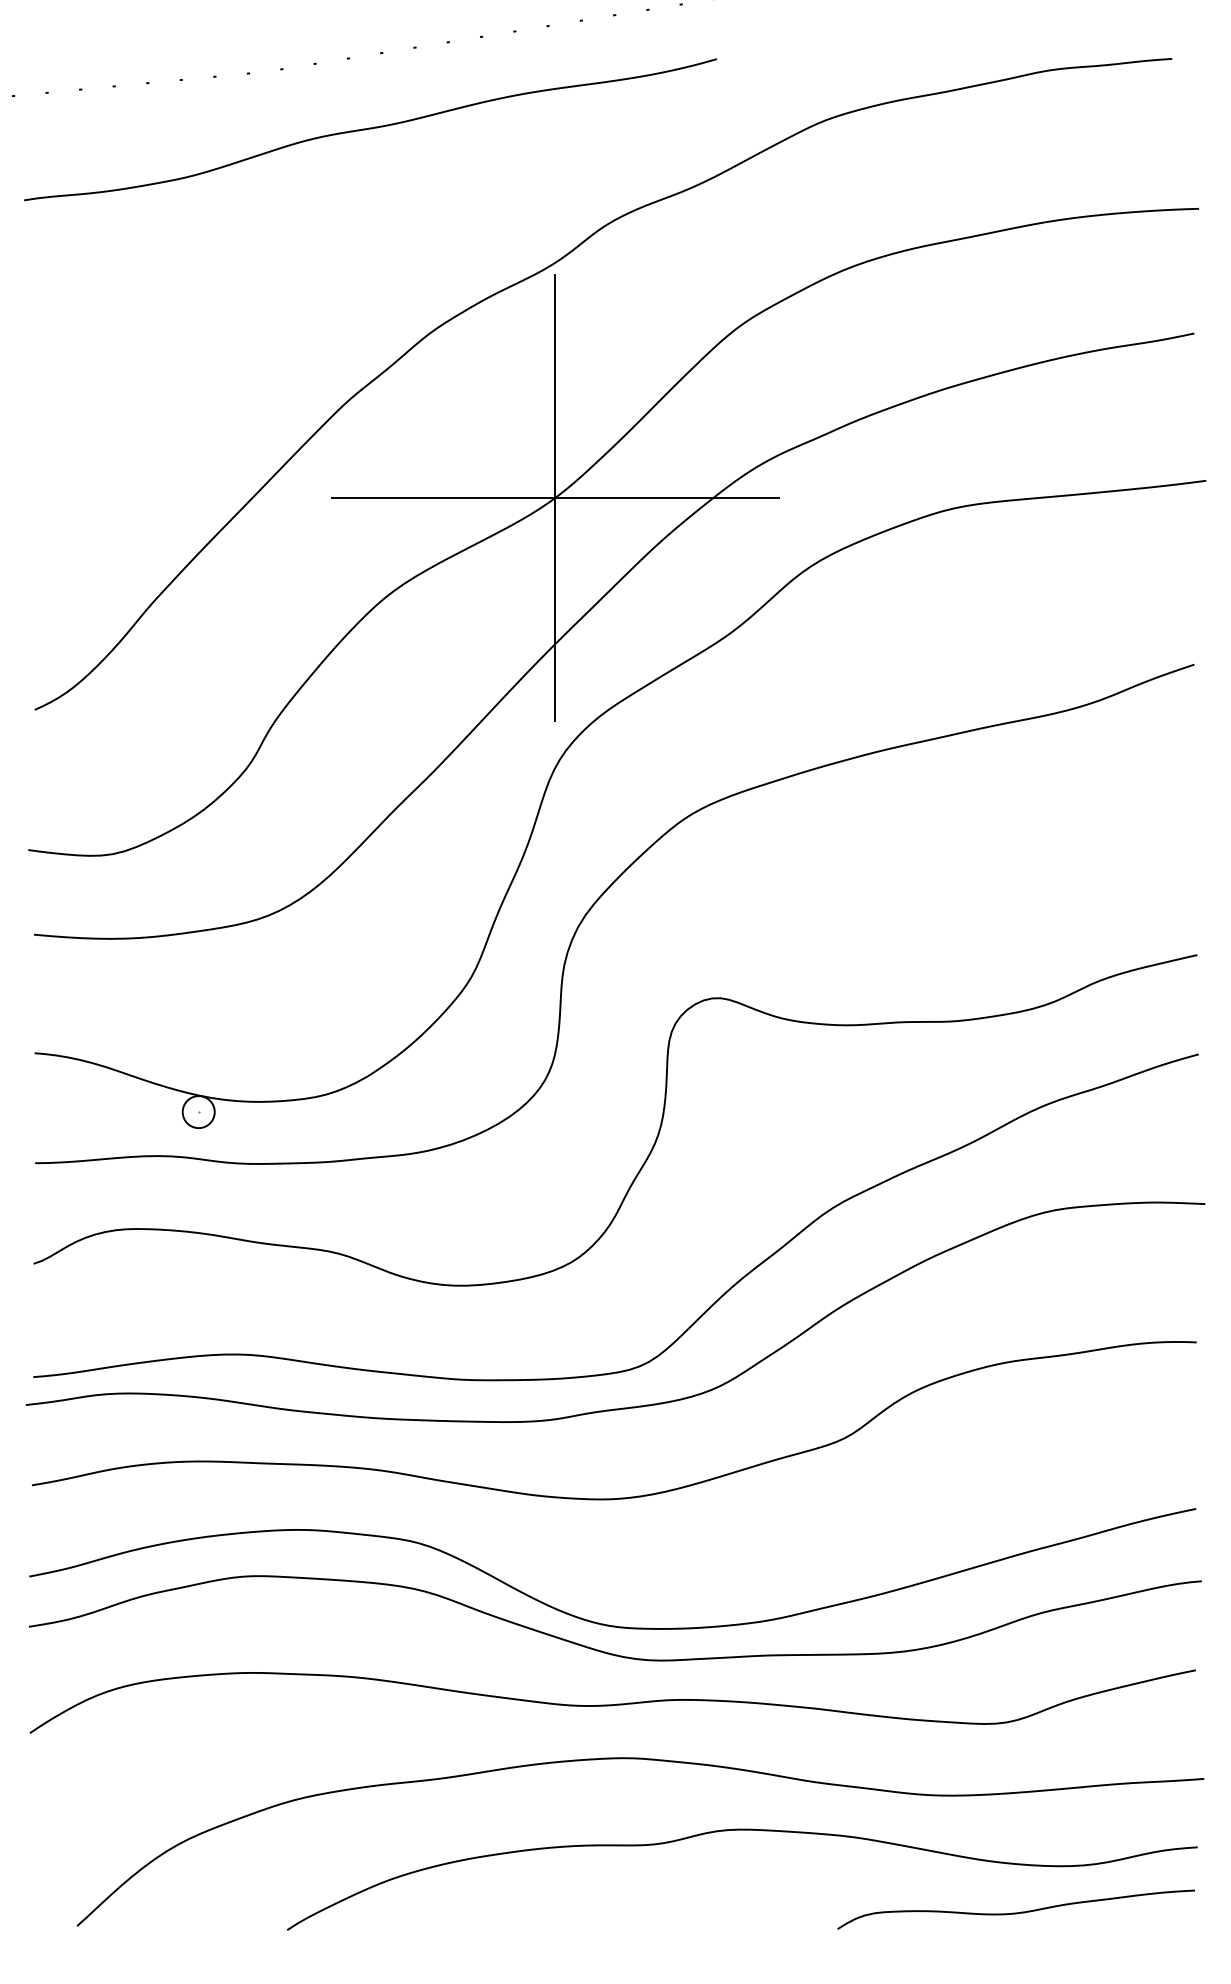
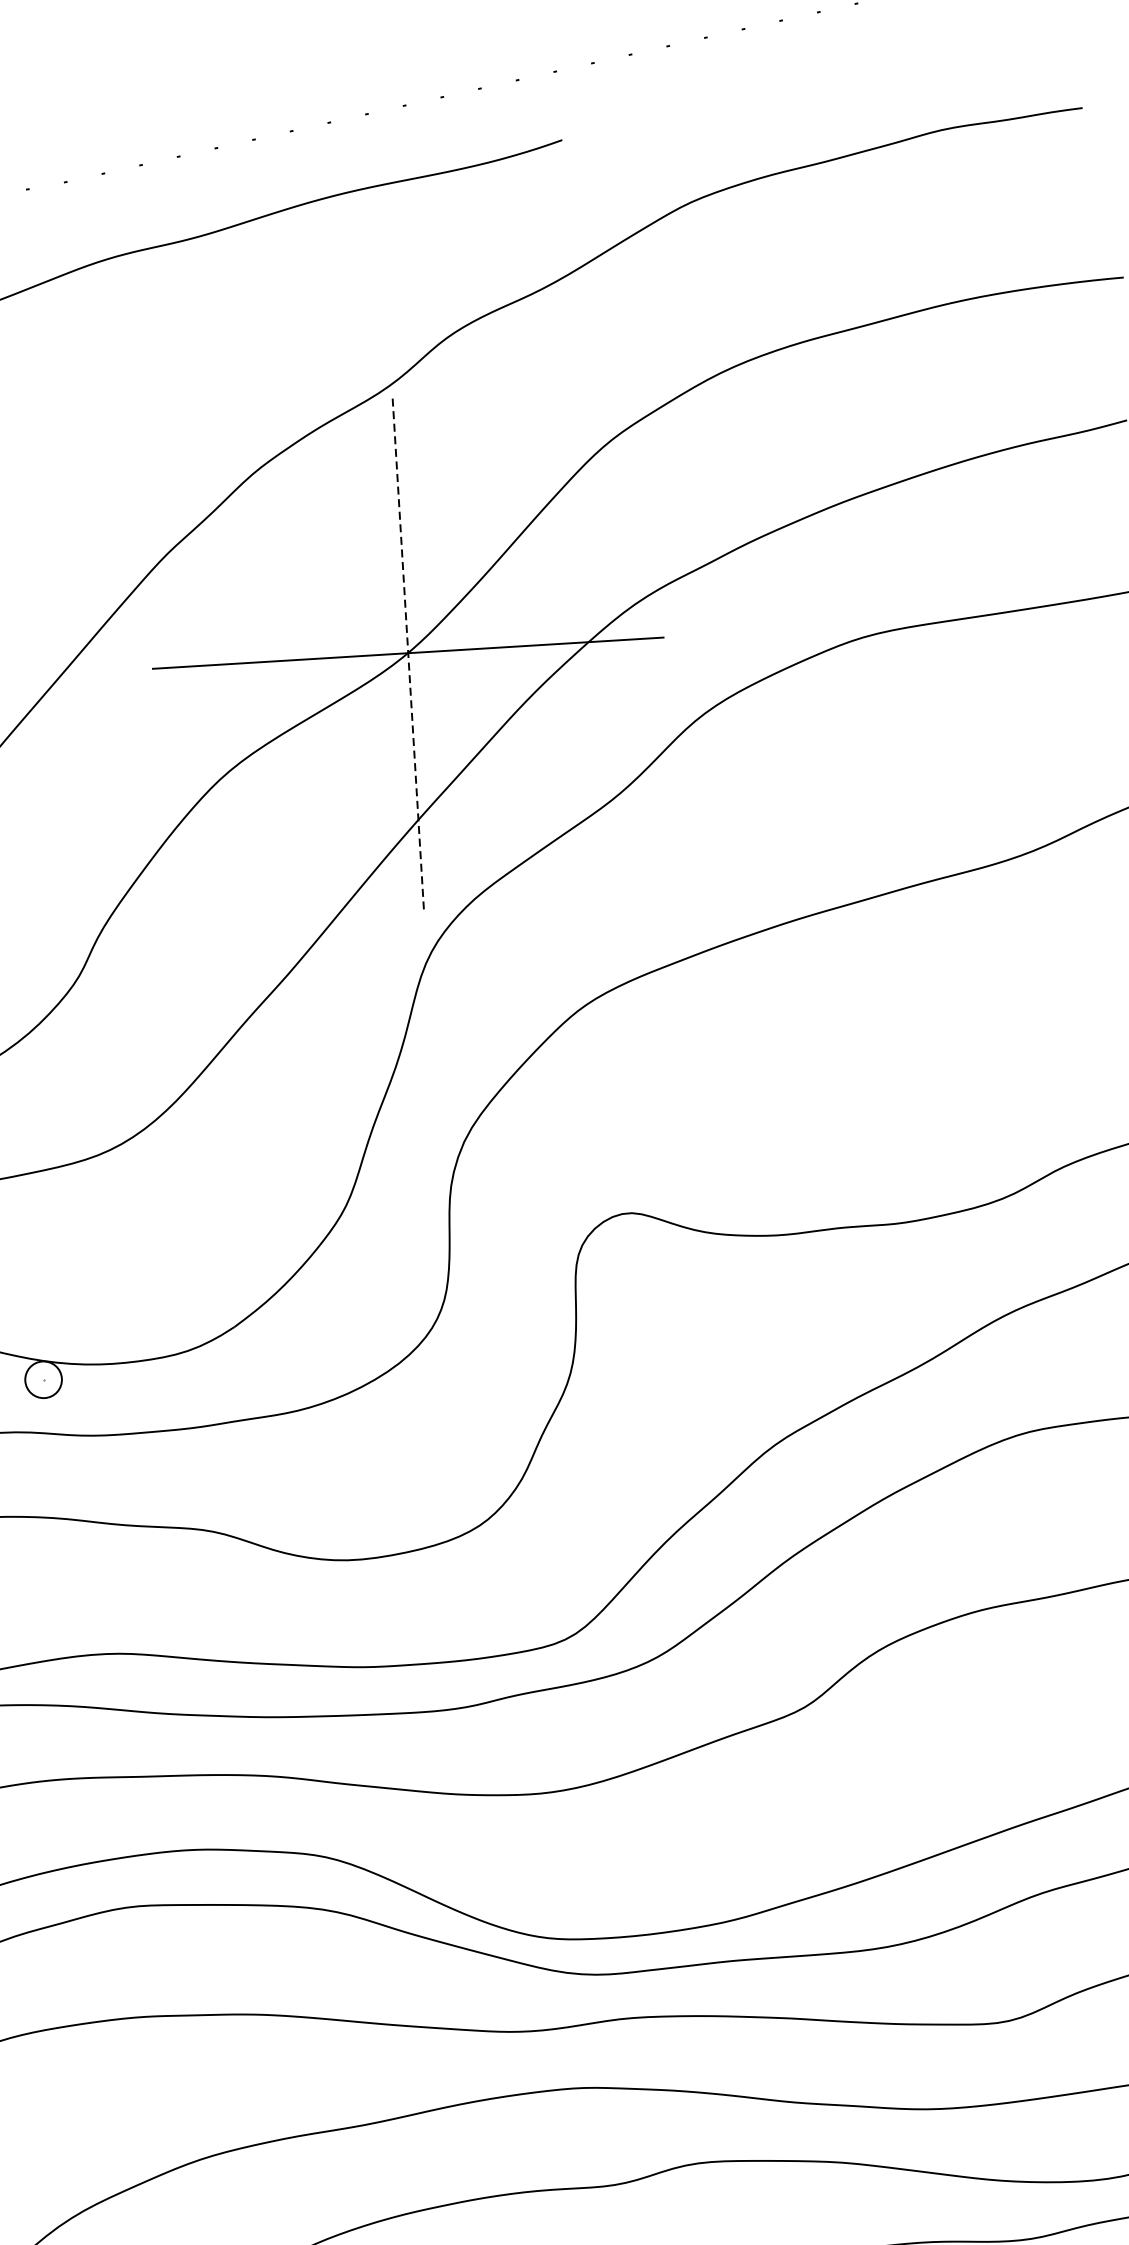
line: (555, 498) -> (408, 653), solid -> dashed

